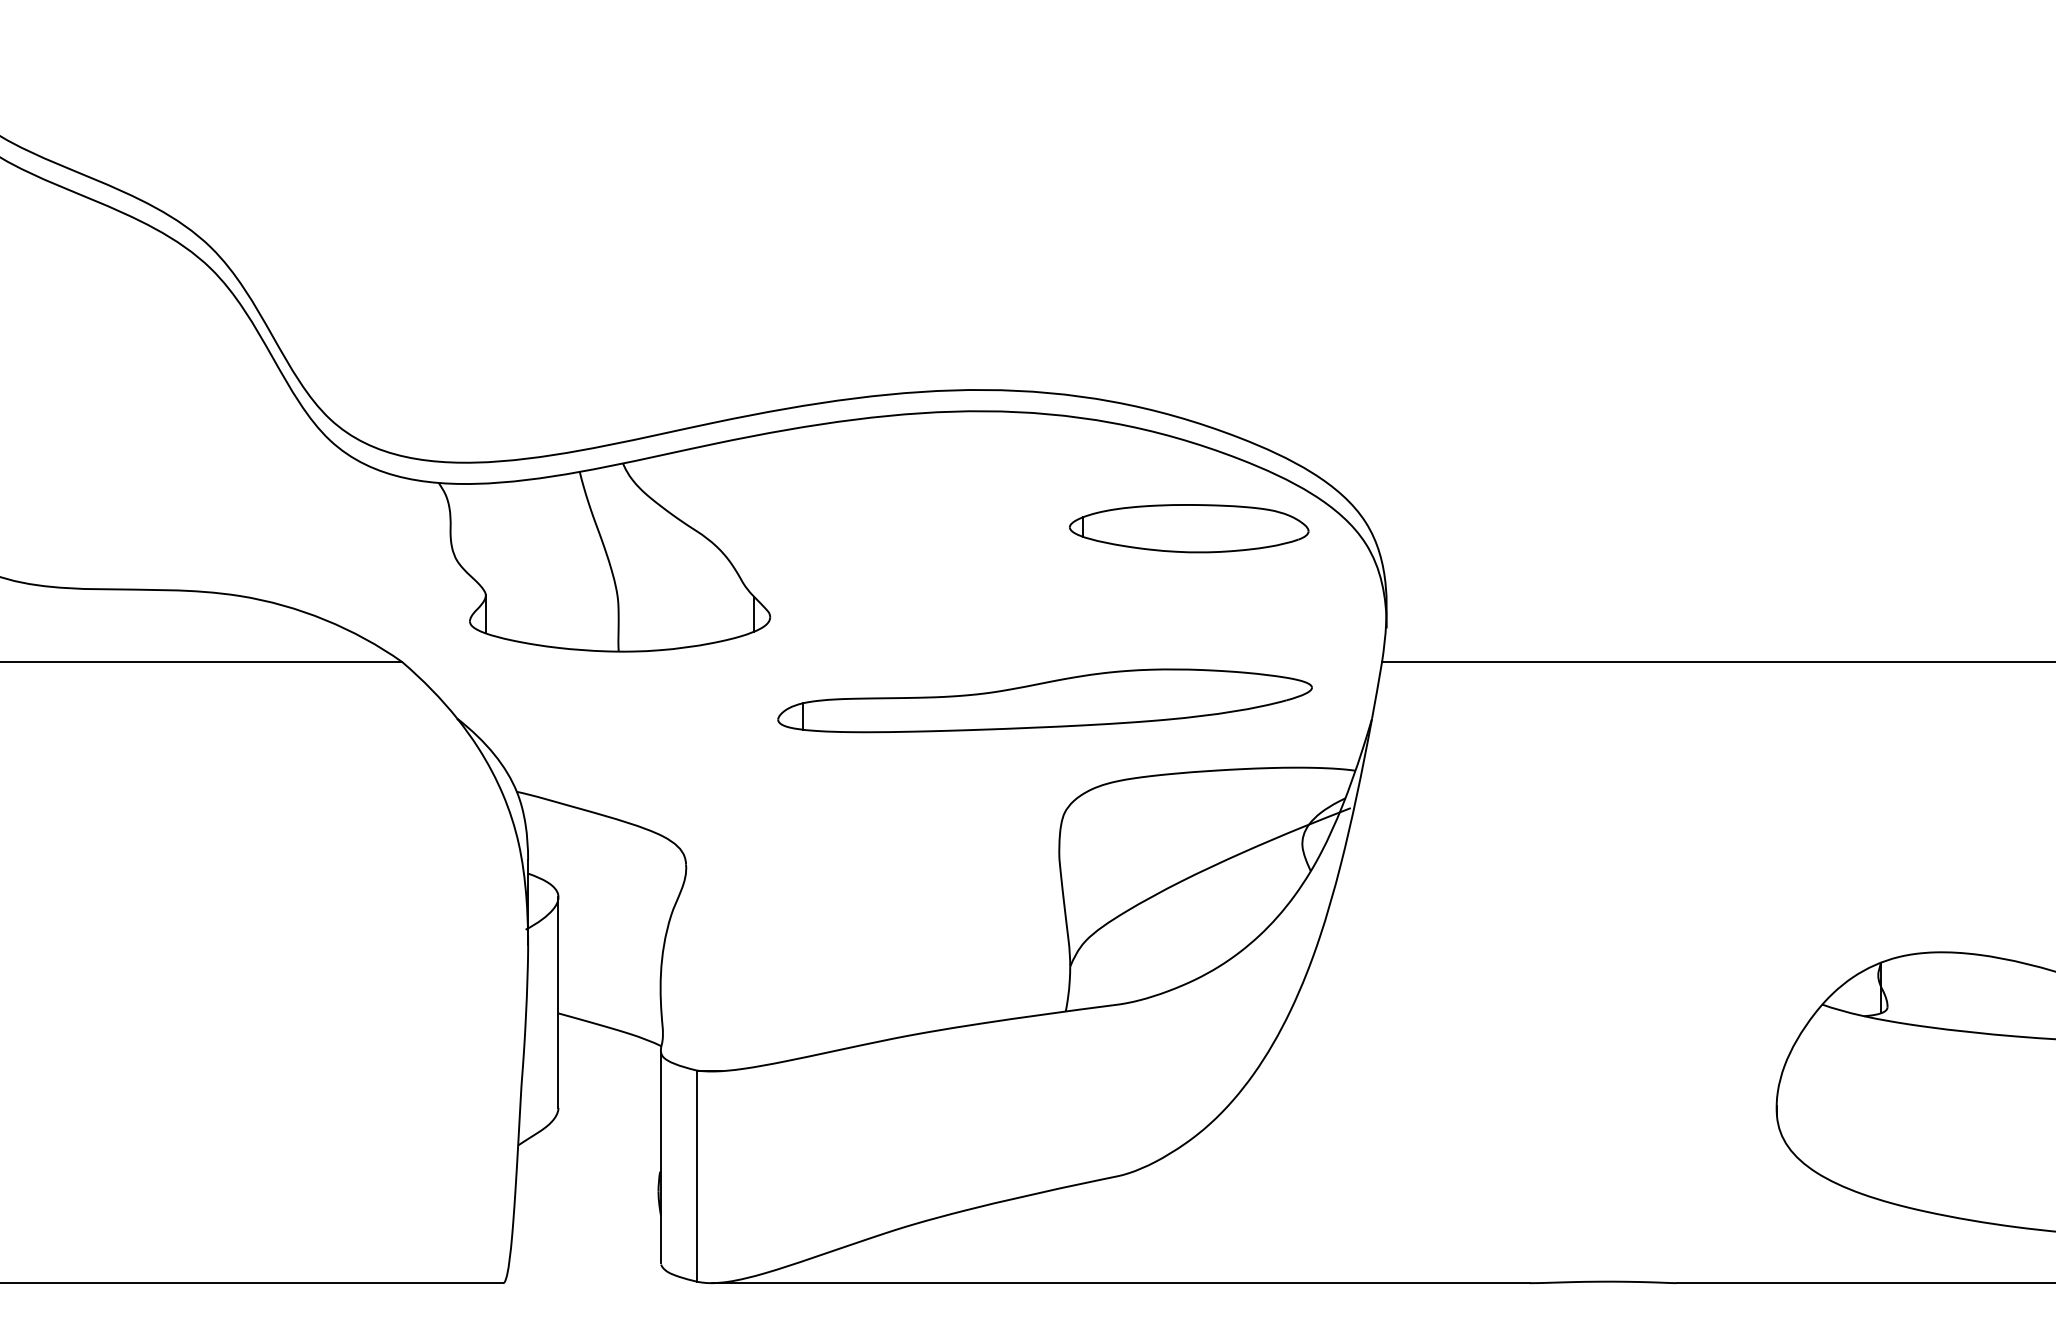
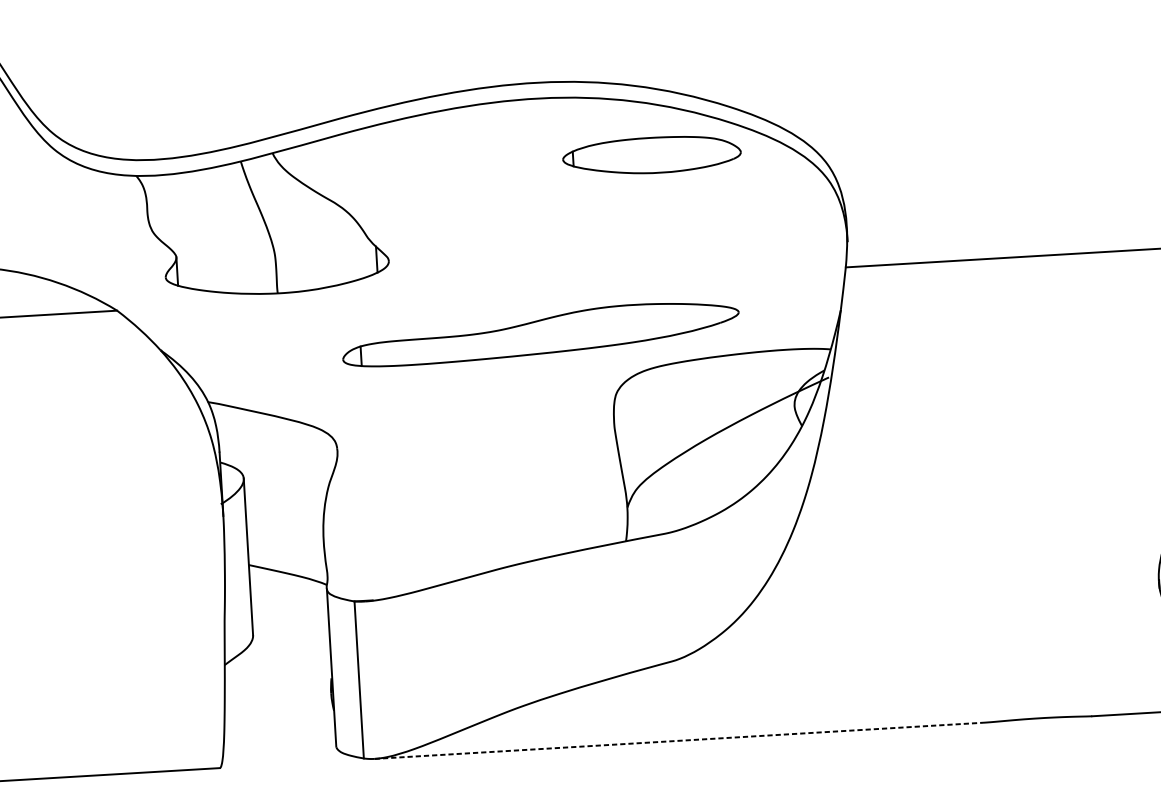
part: (1189, 528) -> (652, 155), moved
part: (1044, 700) -> (540, 333), moved
line: (1120, 1283) -> (678, 741), solid -> dashed

